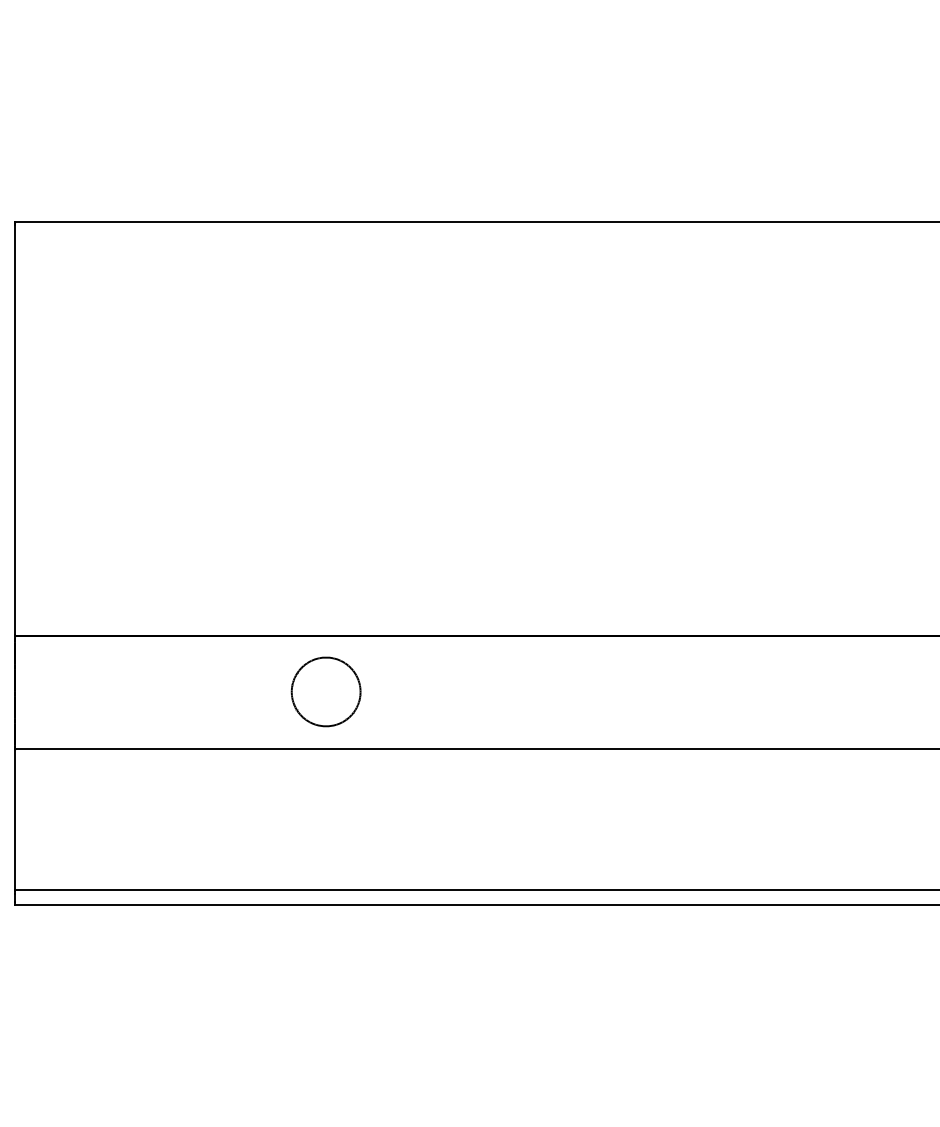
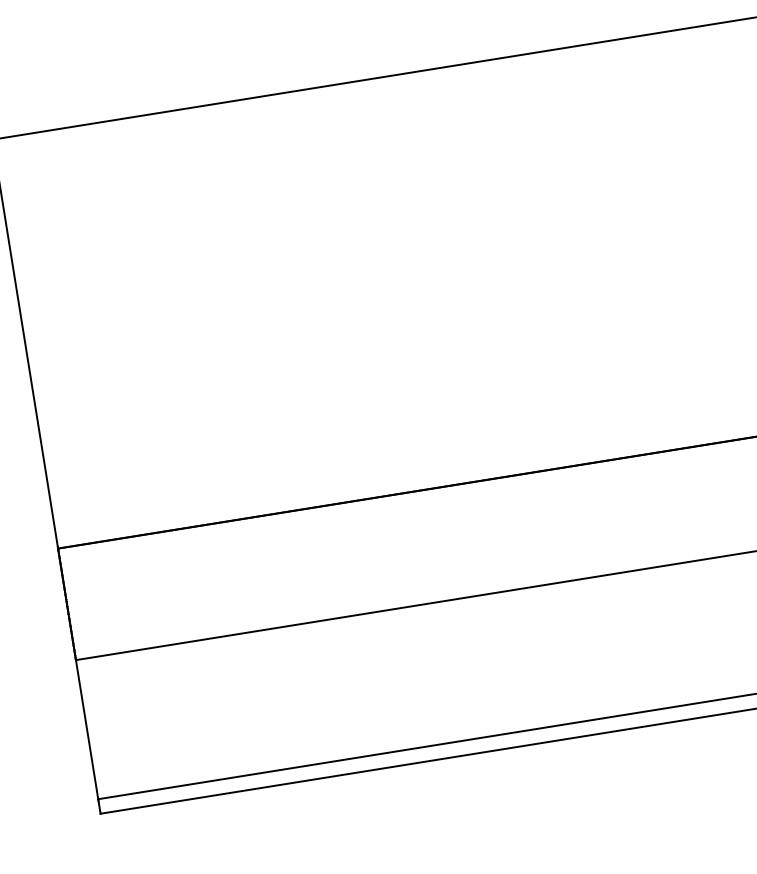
part: (325, 691) -> (373, 553), removed

